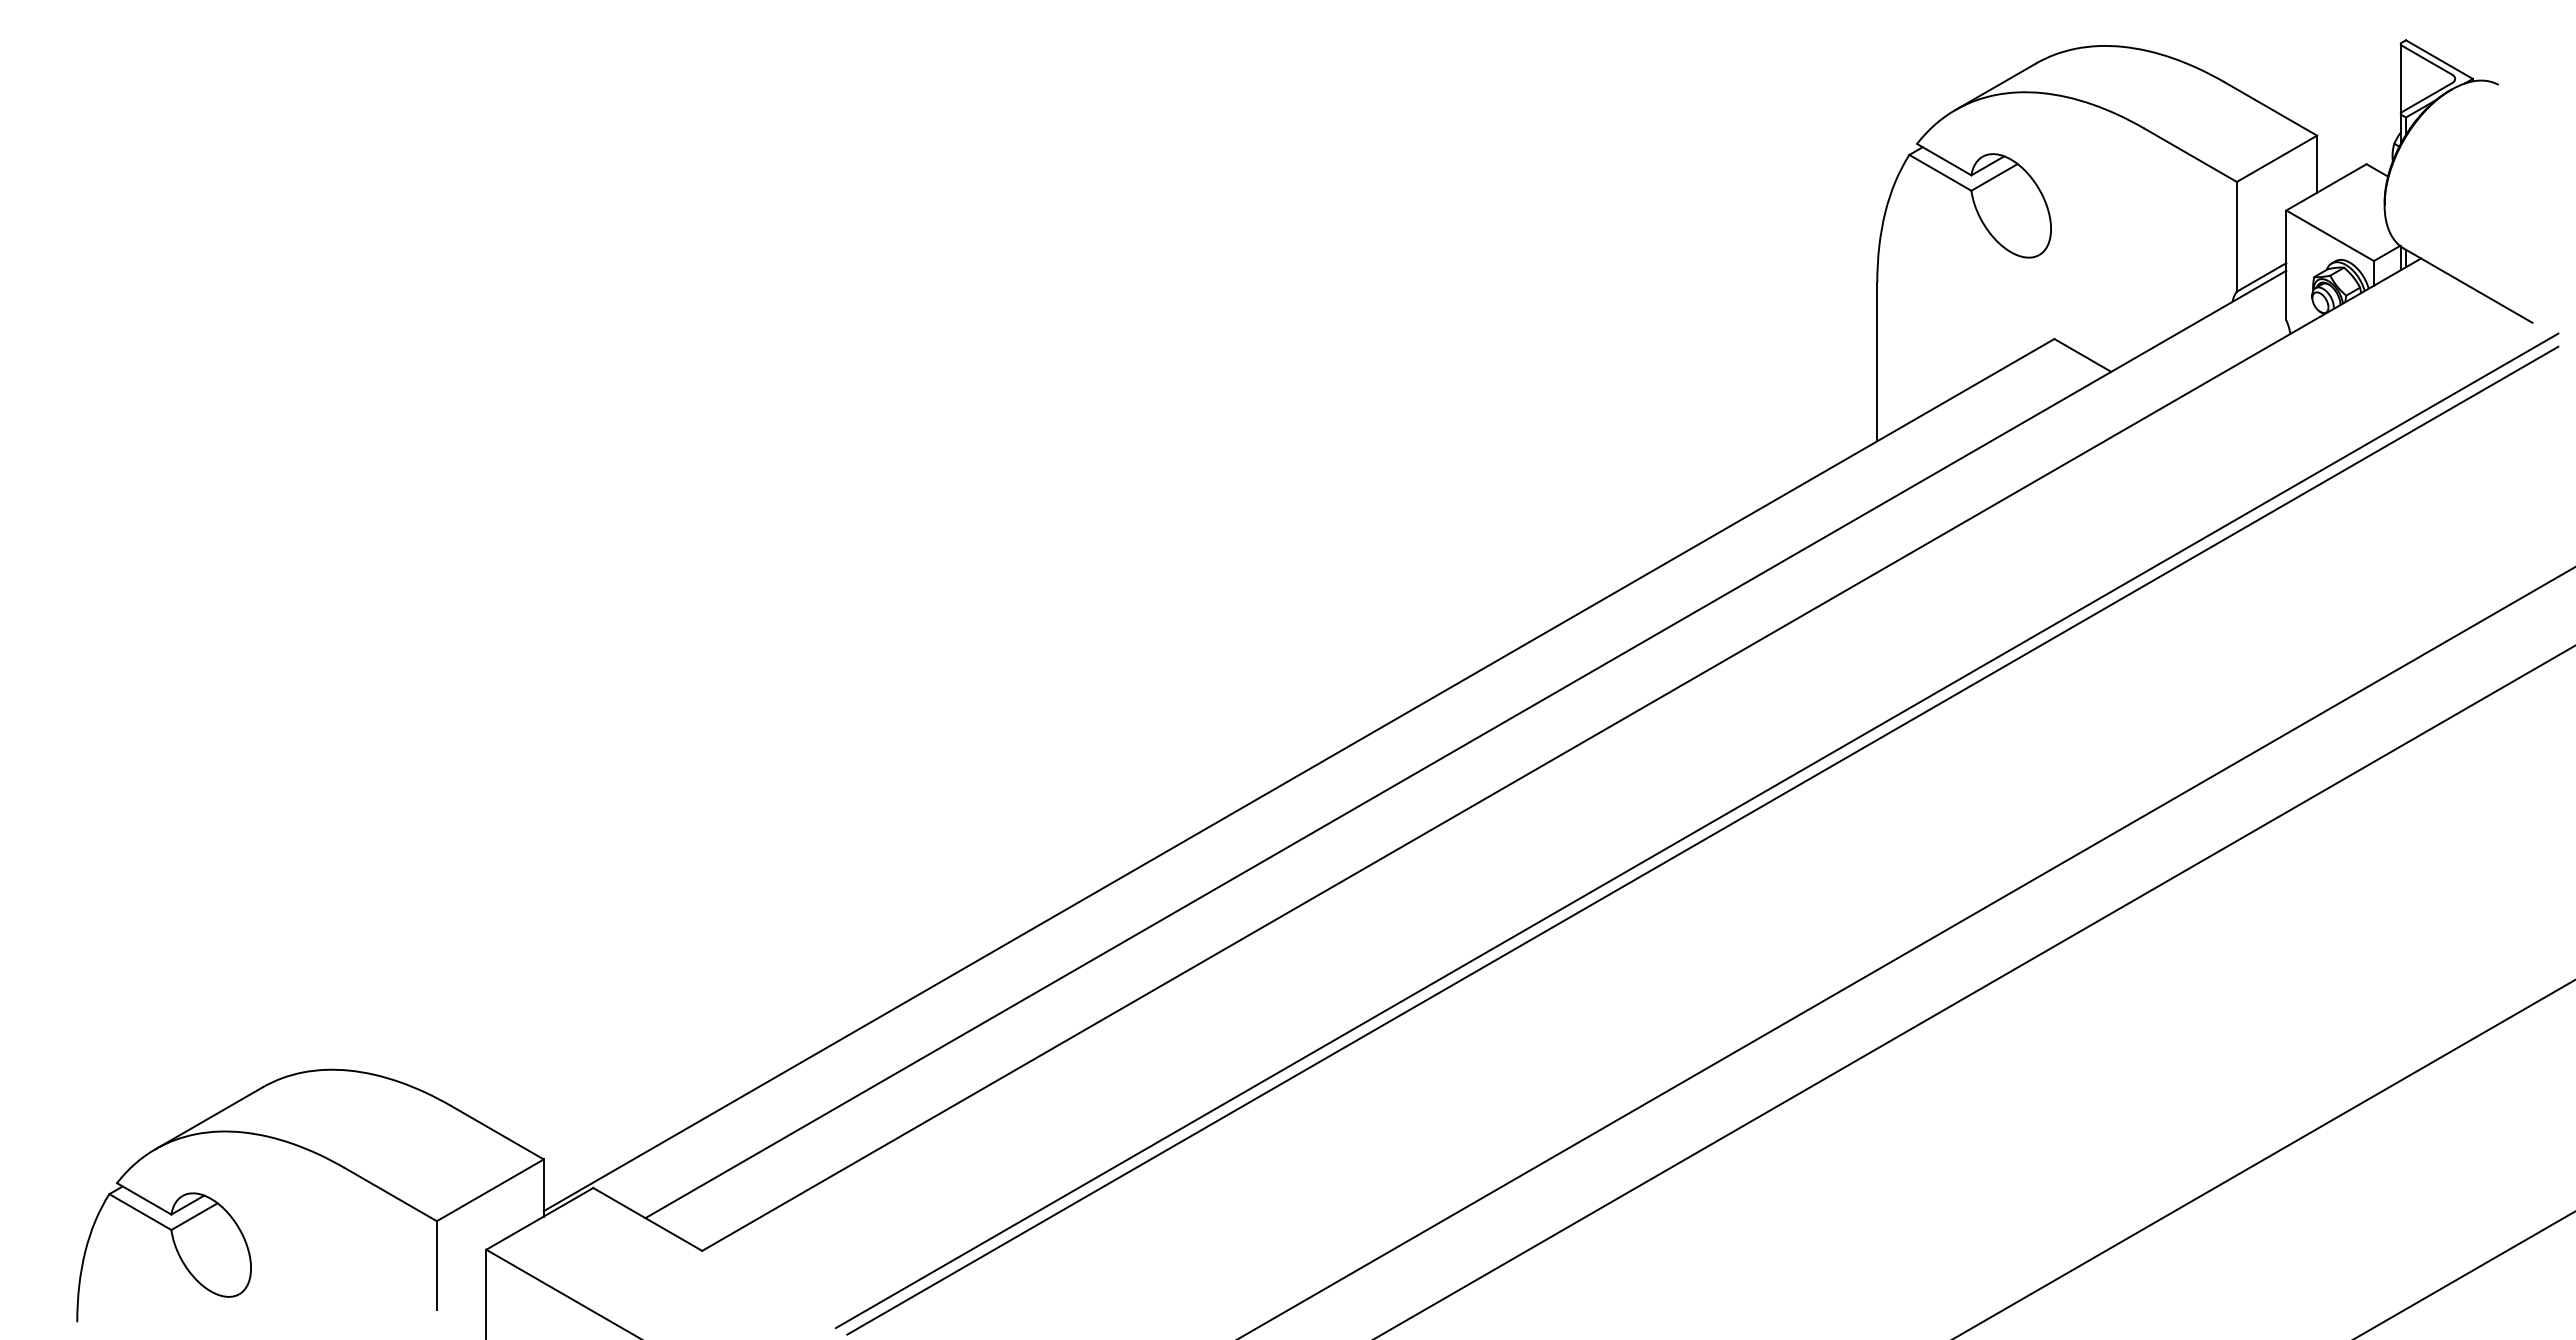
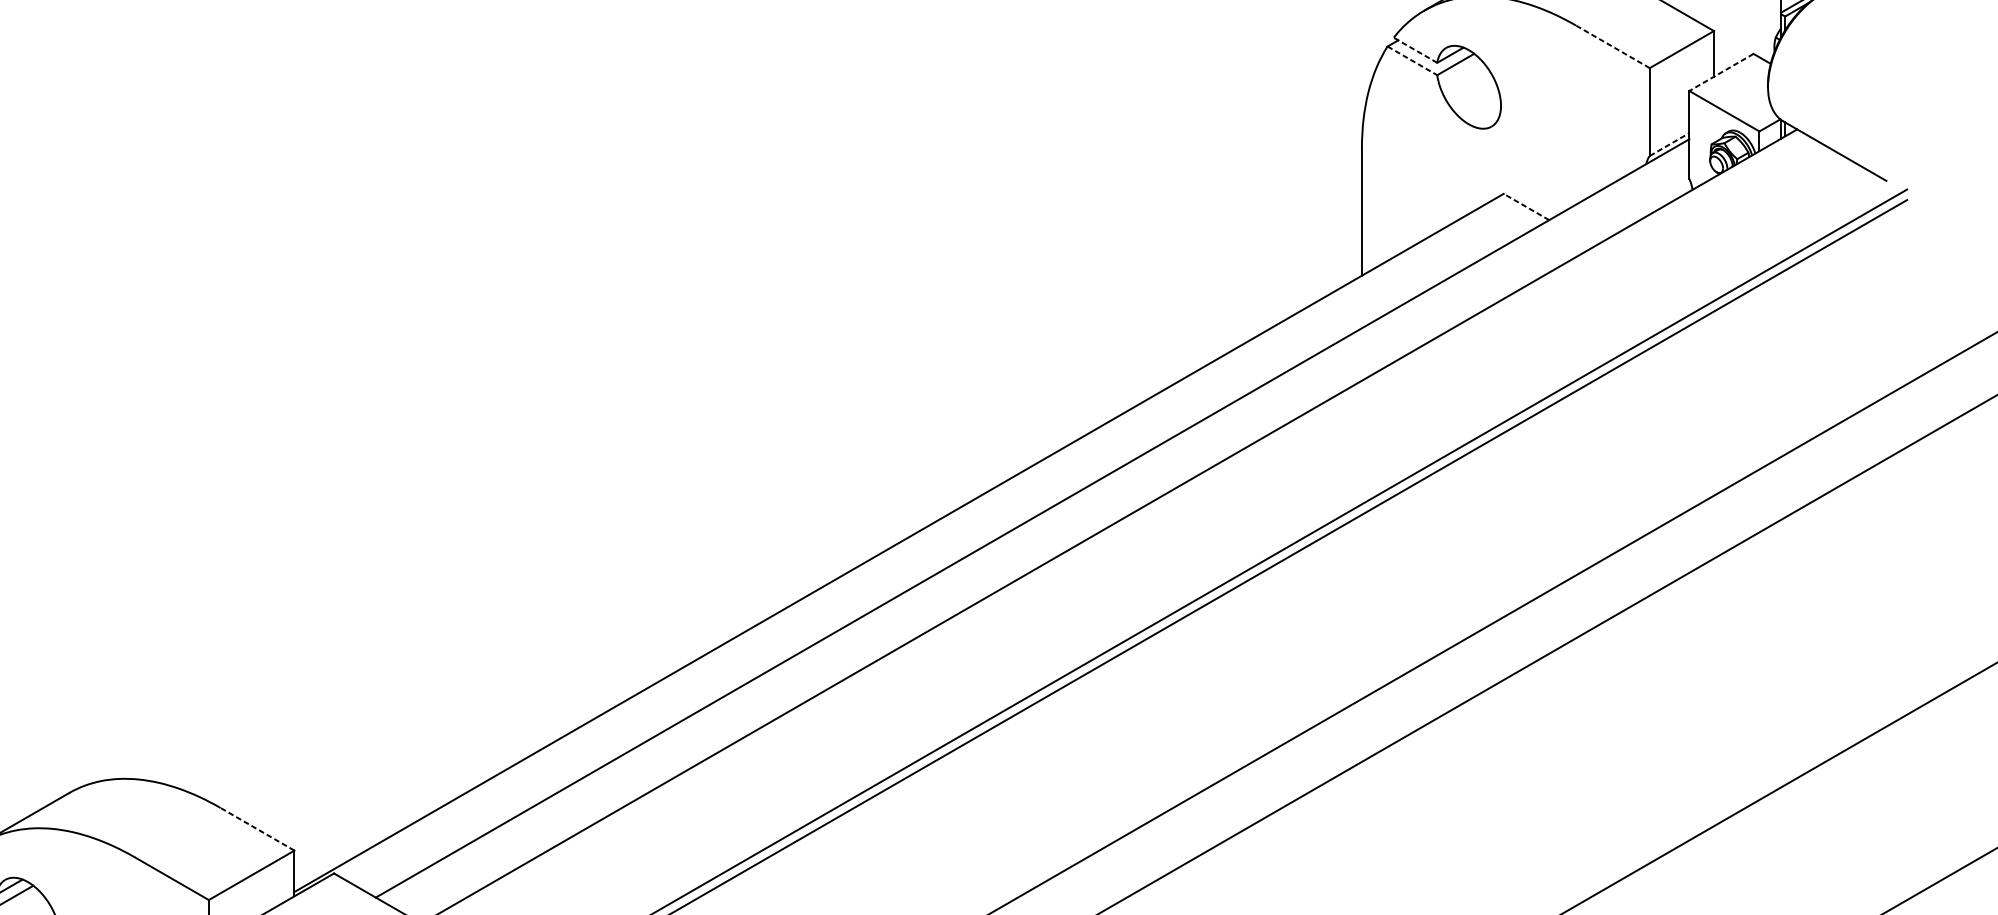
line: (2190, 155) -> (1612, 46), solid -> dashed
line: (1943, 159) -> (1414, 50), solid -> dashed
line: (1940, 172) -> (1412, 60), solid -> dashed
line: (2326, 187) -> (1721, 72), solid -> dashed
line: (2261, 277) -> (1669, 144), solid -> dashed
line: (2082, 355) -> (1526, 207), solid -> dashed
line: (497, 1132) -> (257, 829), solid -> dashed

